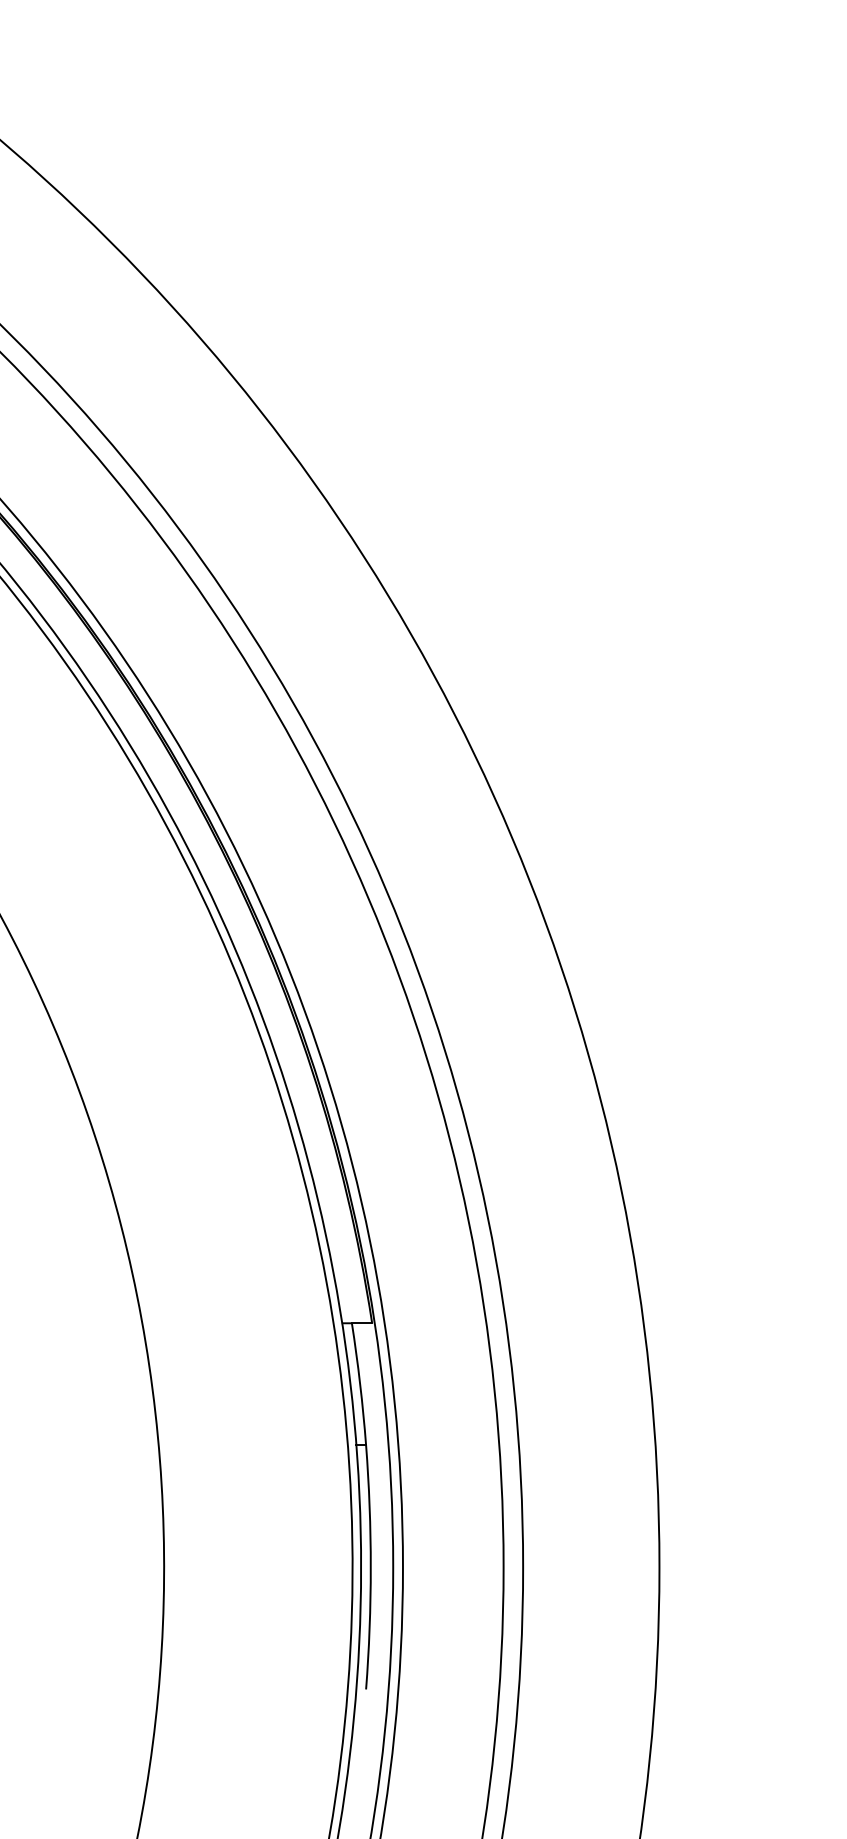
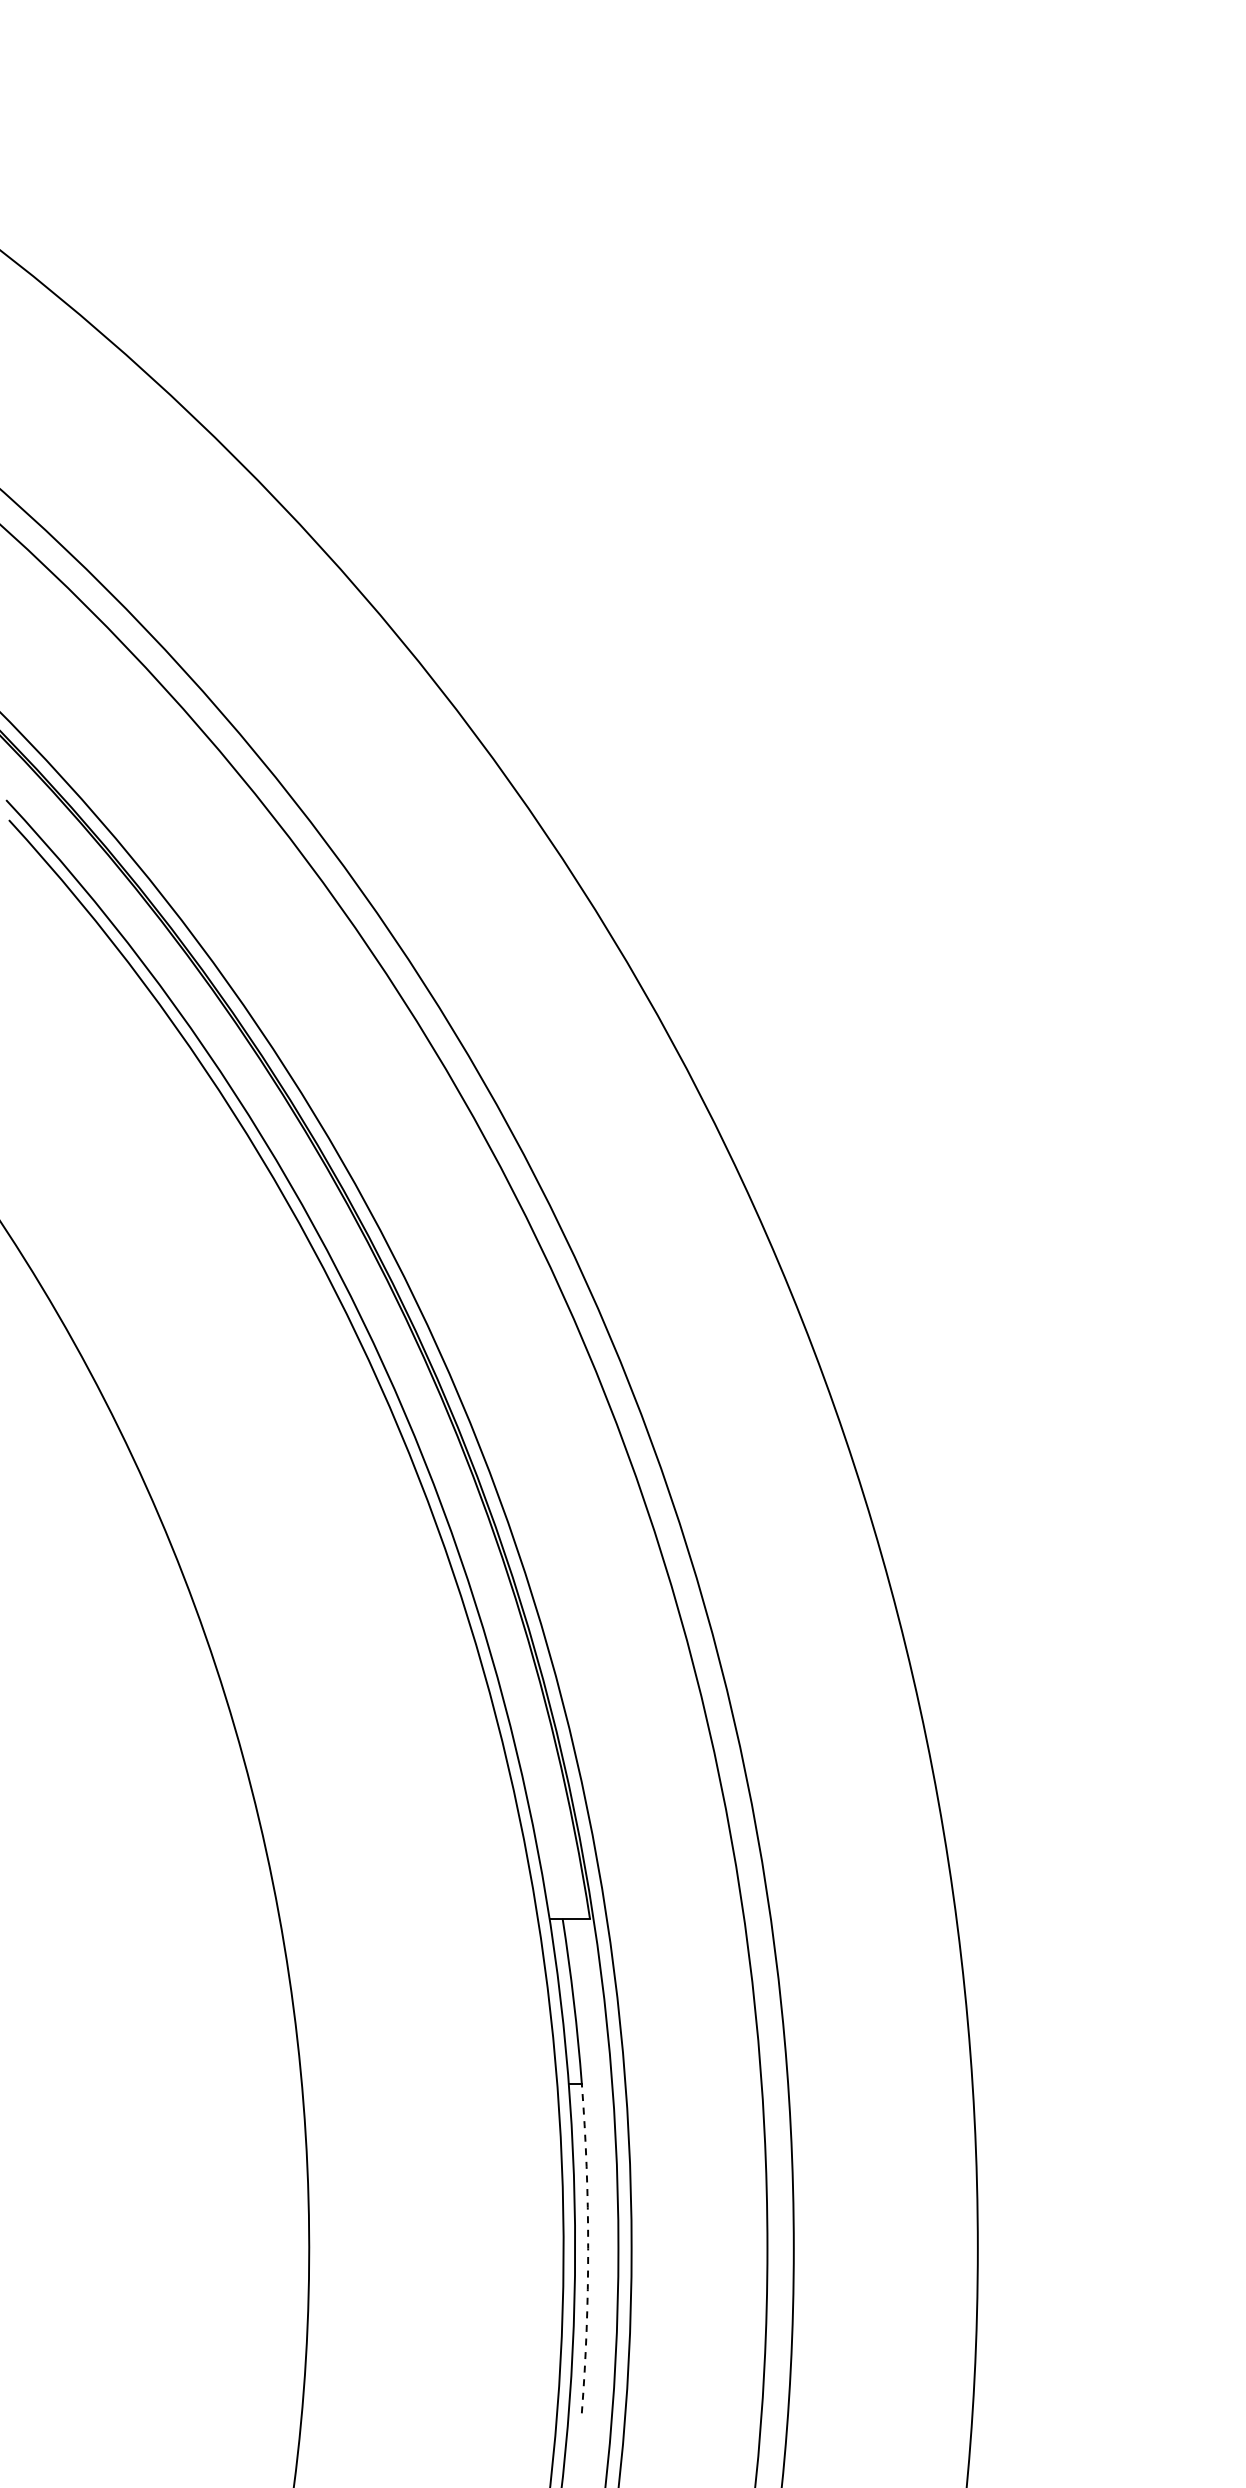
arc: (371, 1567) -> (588, 2248), solid -> dashed

